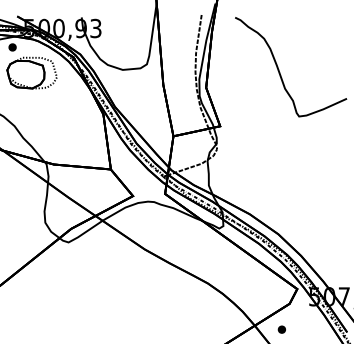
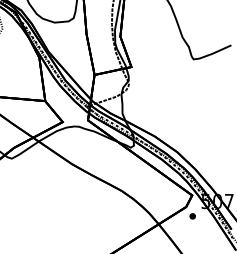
part: (281, 329) -> (192, 216), moved

